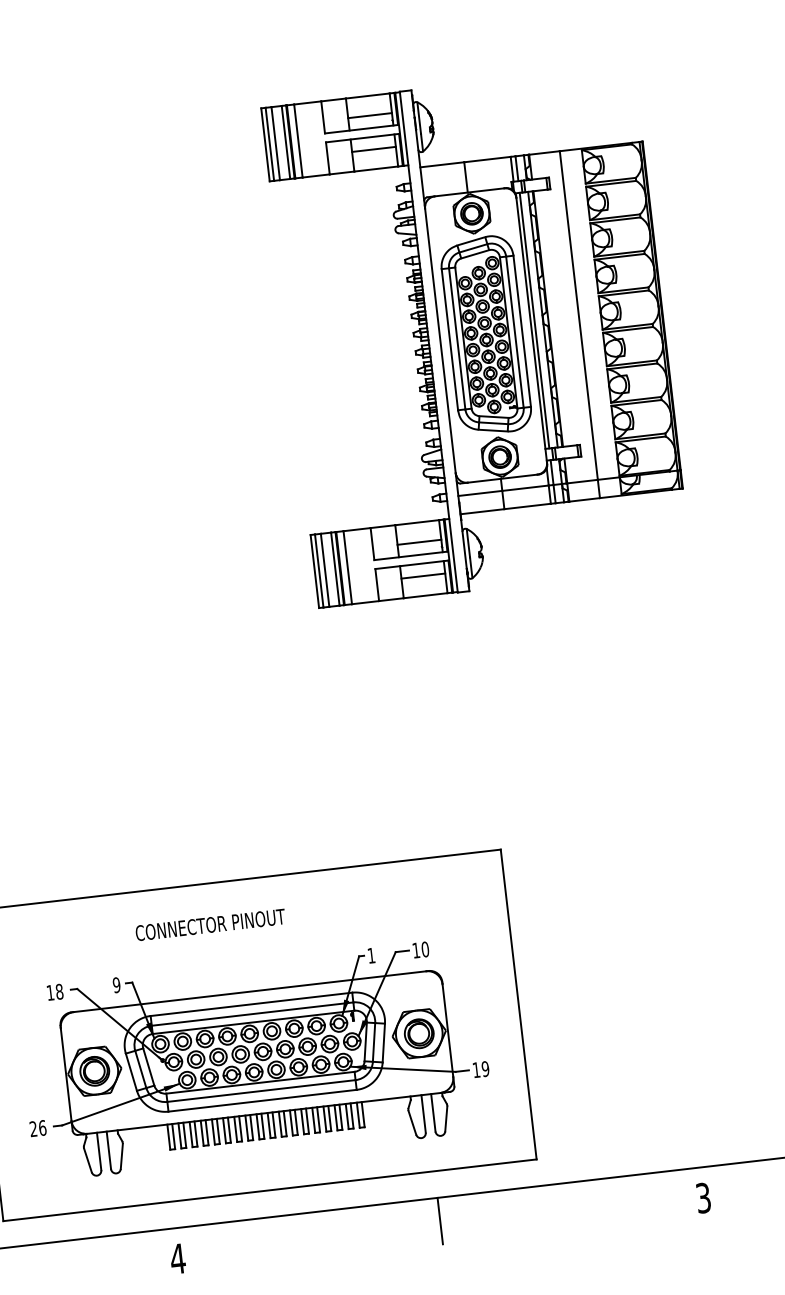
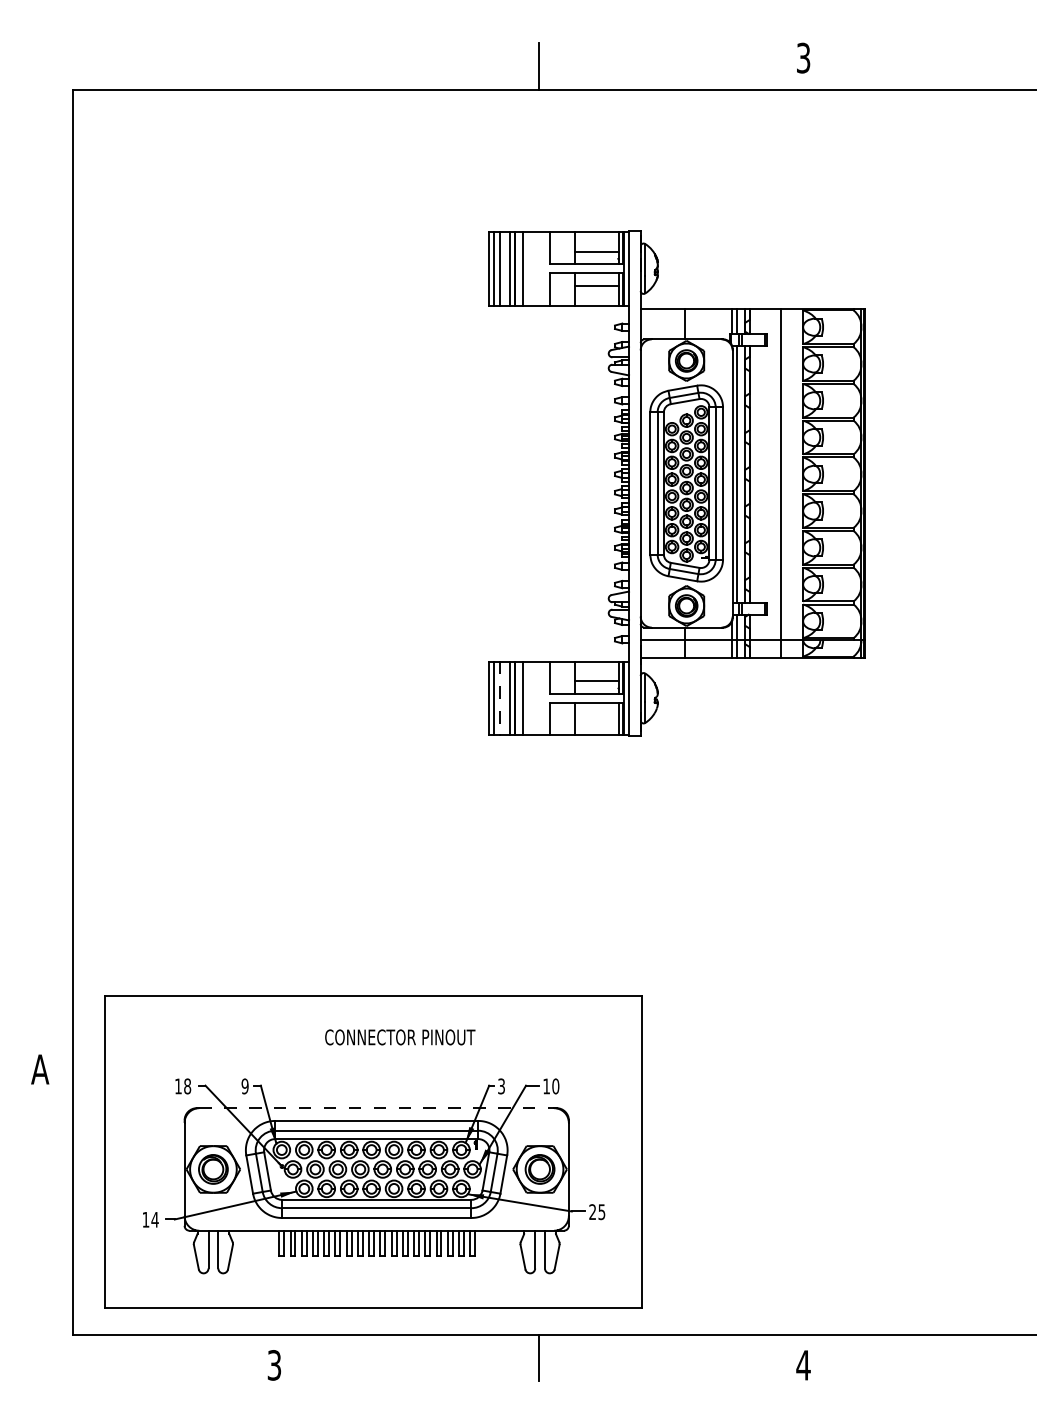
line: (324, 570) -> (499, 698), solid -> dashed
line: (423, 576) -> (596, 715), removed
text: (210, 925) -> (400, 1037), moved
text: (371, 955) -> (501, 1086), 1 -> 3
line: (250, 991) -> (377, 1108), solid -> dashed
text: (481, 1068) -> (597, 1211), 19 -> 25
text: (38, 1128) -> (150, 1219), 26 -> 14
text: (703, 1198) -> (803, 1365), 3 -> 4
text: (177, 1259) -> (274, 1365), 4 -> 3

